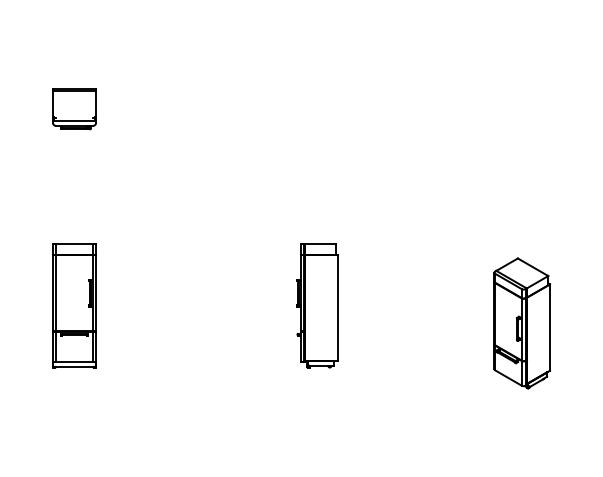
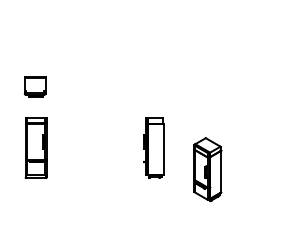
part: (73, 108) -> (34, 86), moved
part: (521, 323) -> (207, 169), moved

